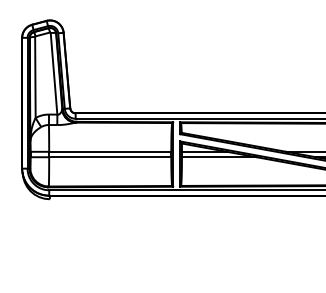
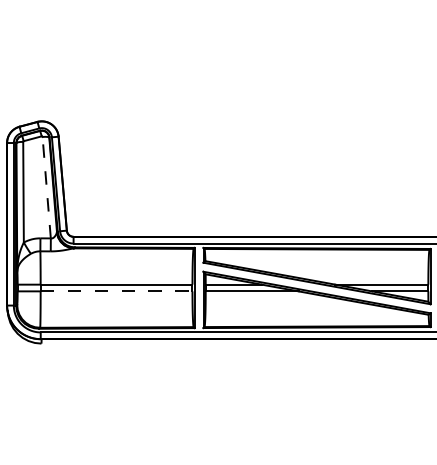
line: (53, 73) -> (46, 187), solid -> dashed
line: (110, 157) -> (116, 291), solid -> dashed

